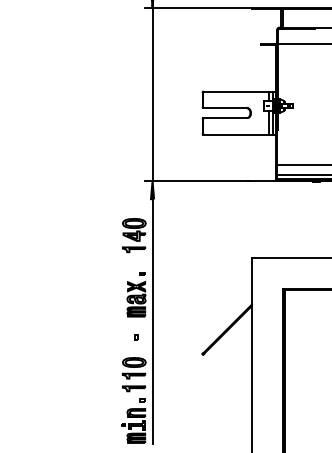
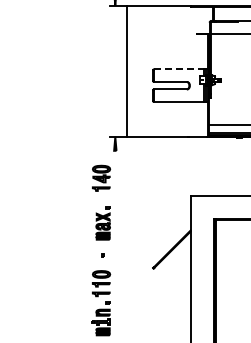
line: (237, 91) -> (179, 69), solid -> dashed
line: (152, 93) -> (127, 70), moved
line: (152, 321) -> (115, 243), removed

